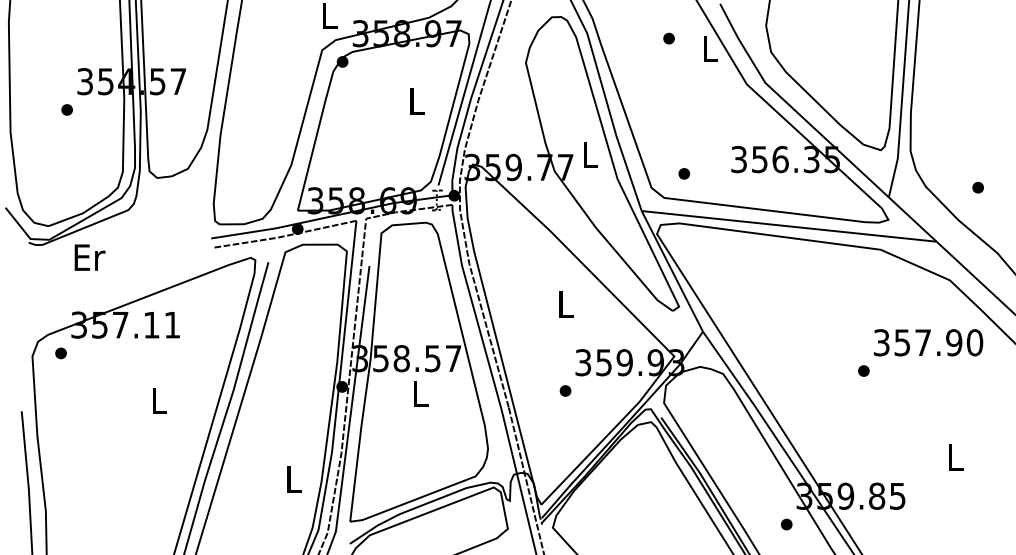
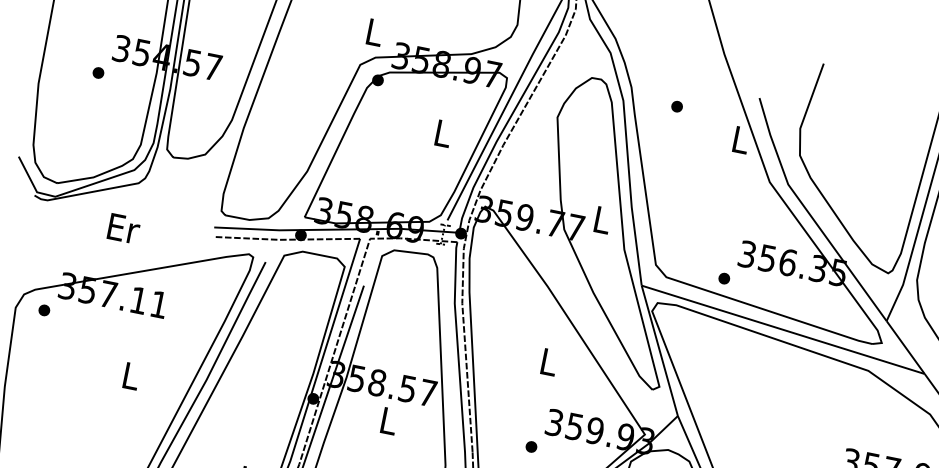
part: (668, 38) -> (676, 106), moved
part: (684, 173) -> (724, 278), moved
text: (89, 257) -> (123, 228), moved

